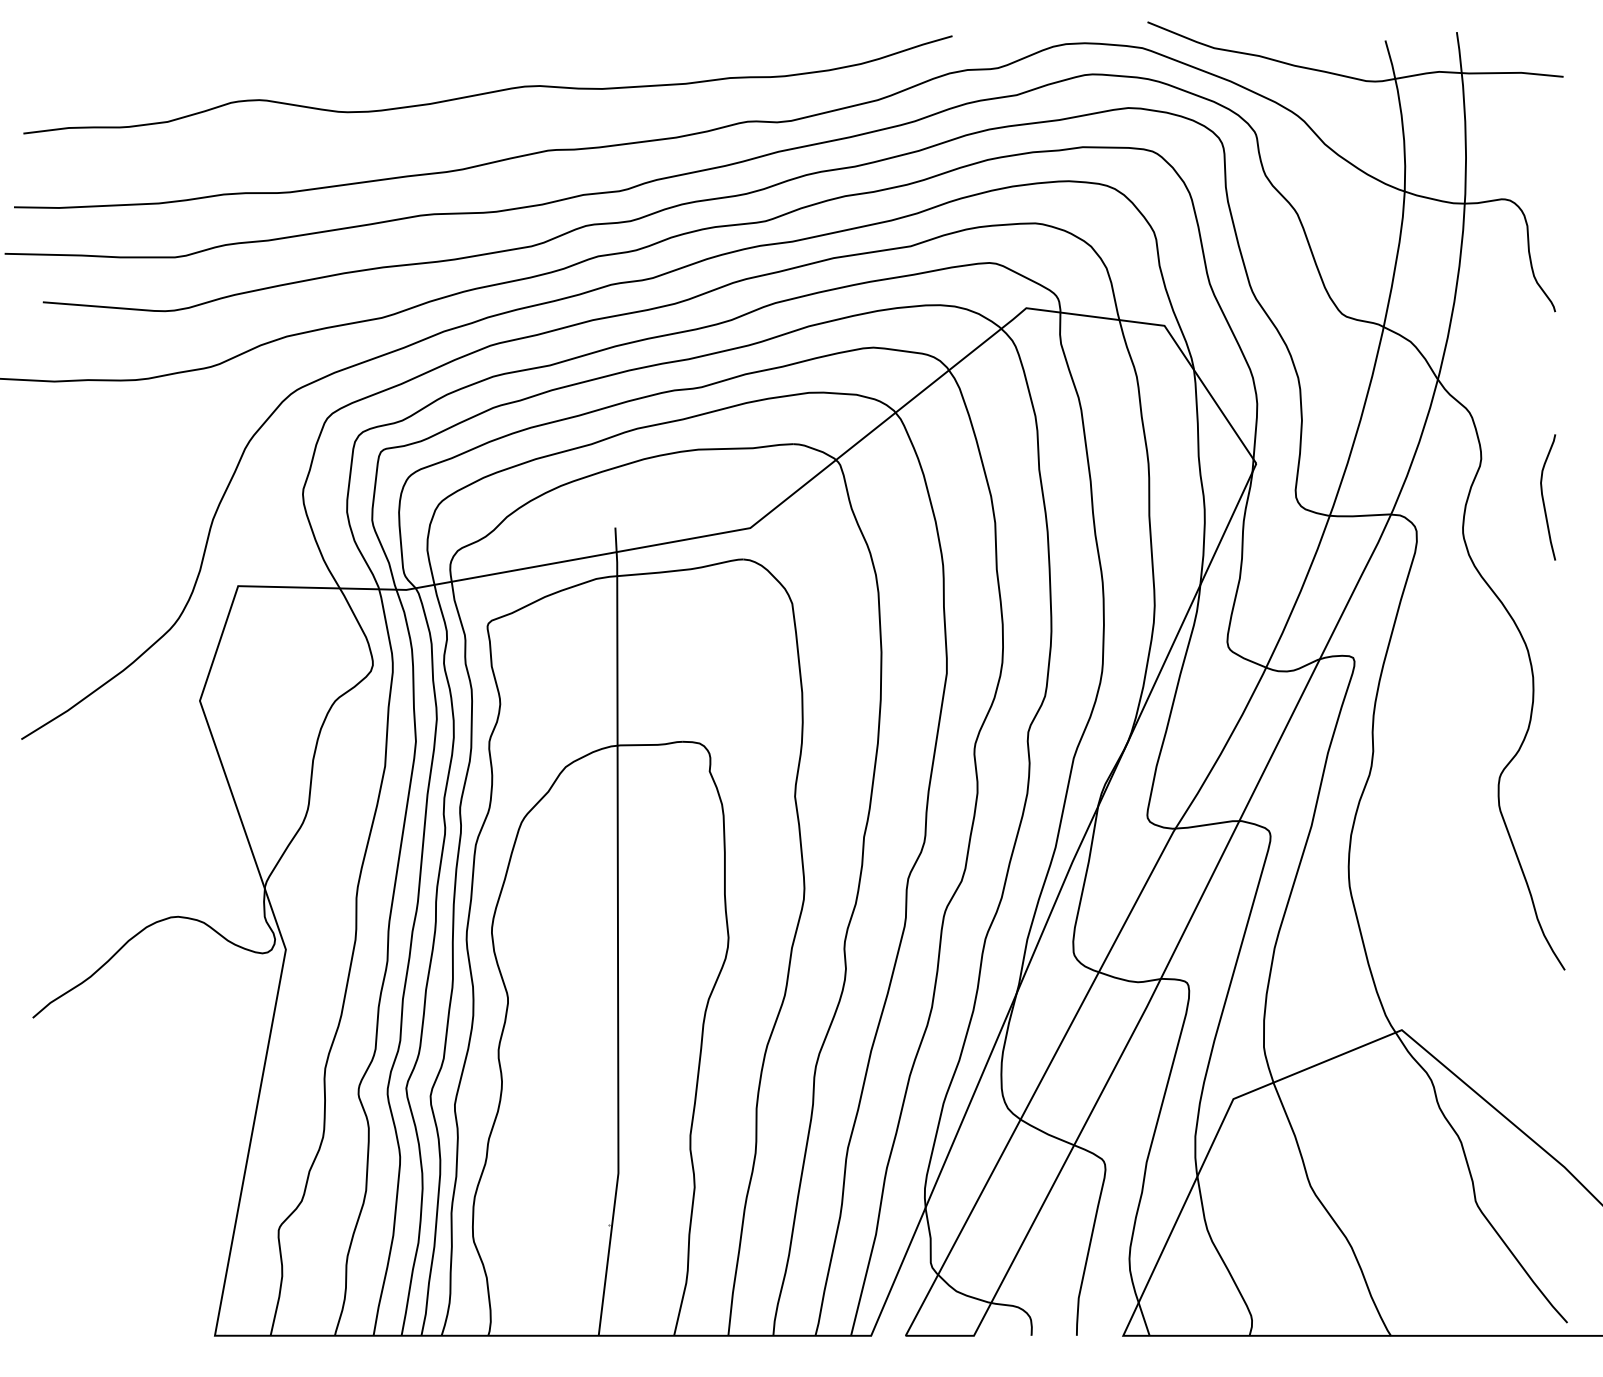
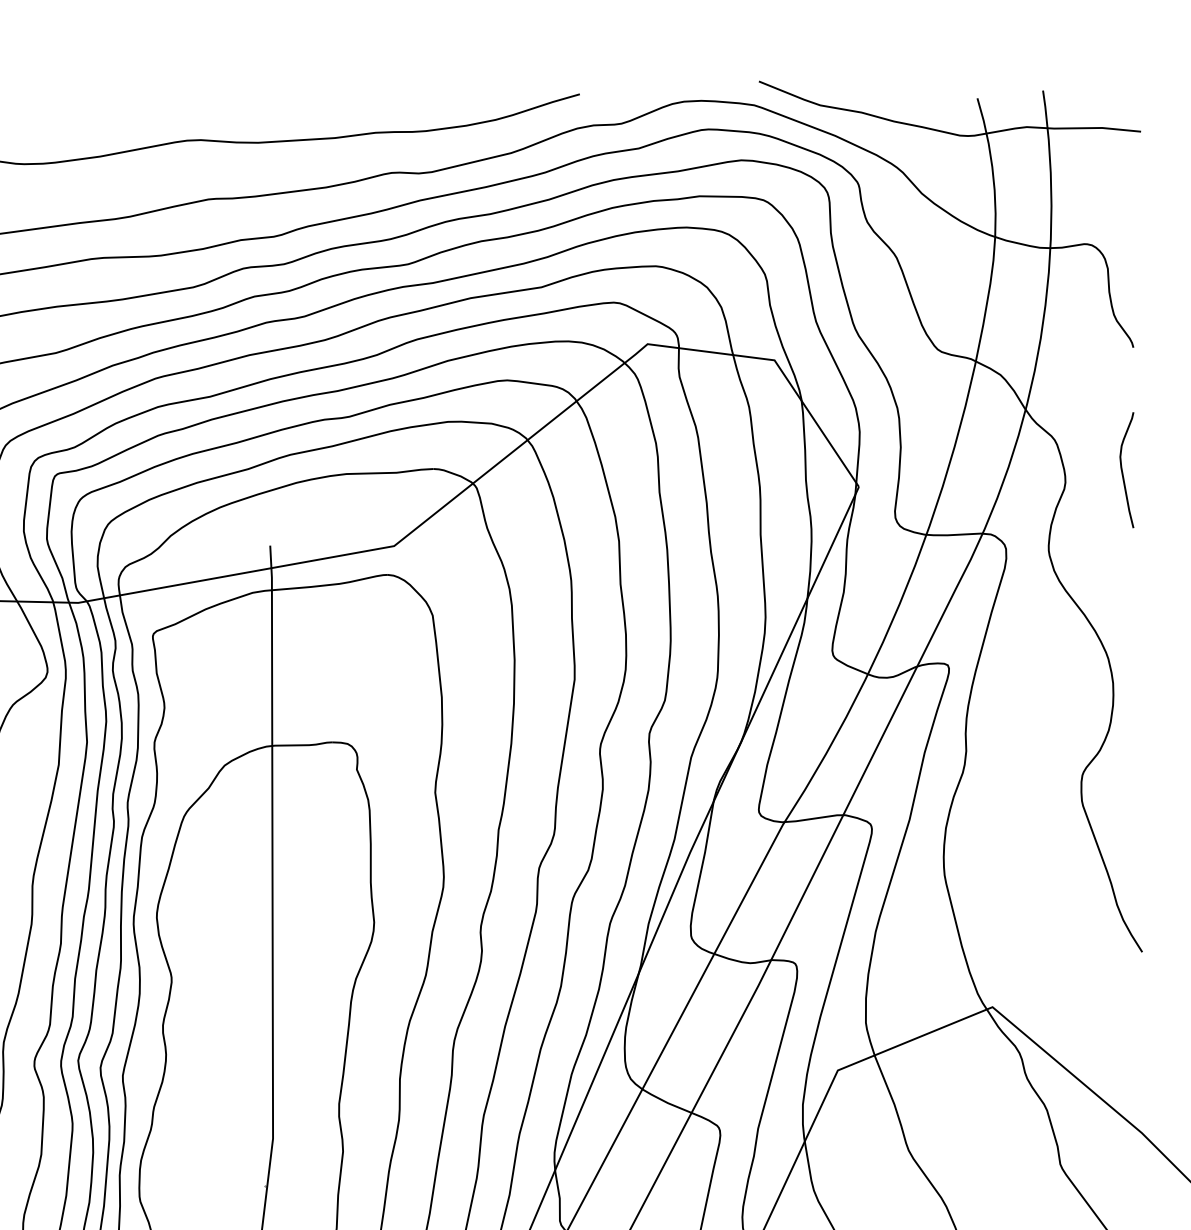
curve: (1543, 497) -> (1122, 470), moved

